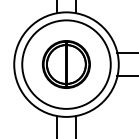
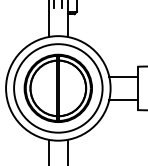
part: (65, 63) -> (57, 87), size x1.43

